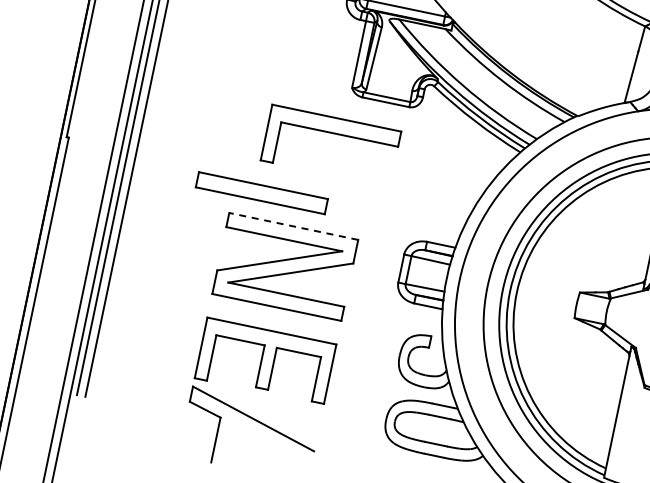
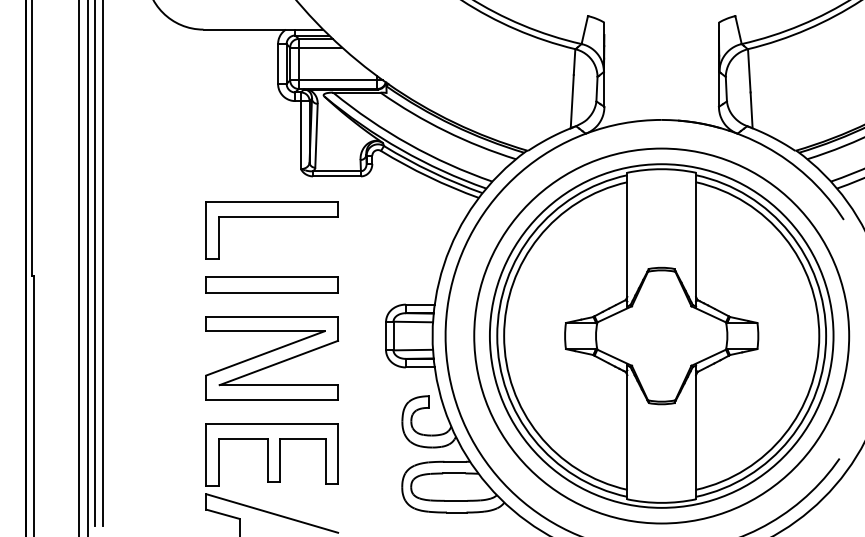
part: (332, 133) -> (271, 217), moved
part: (261, 192) -> (271, 284), moved
line: (294, 226) -> (272, 316), dashed -> solid

